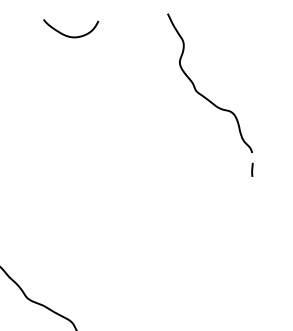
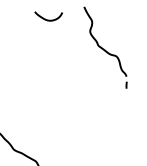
curve: (70, 34) -> (48, 19), moved

